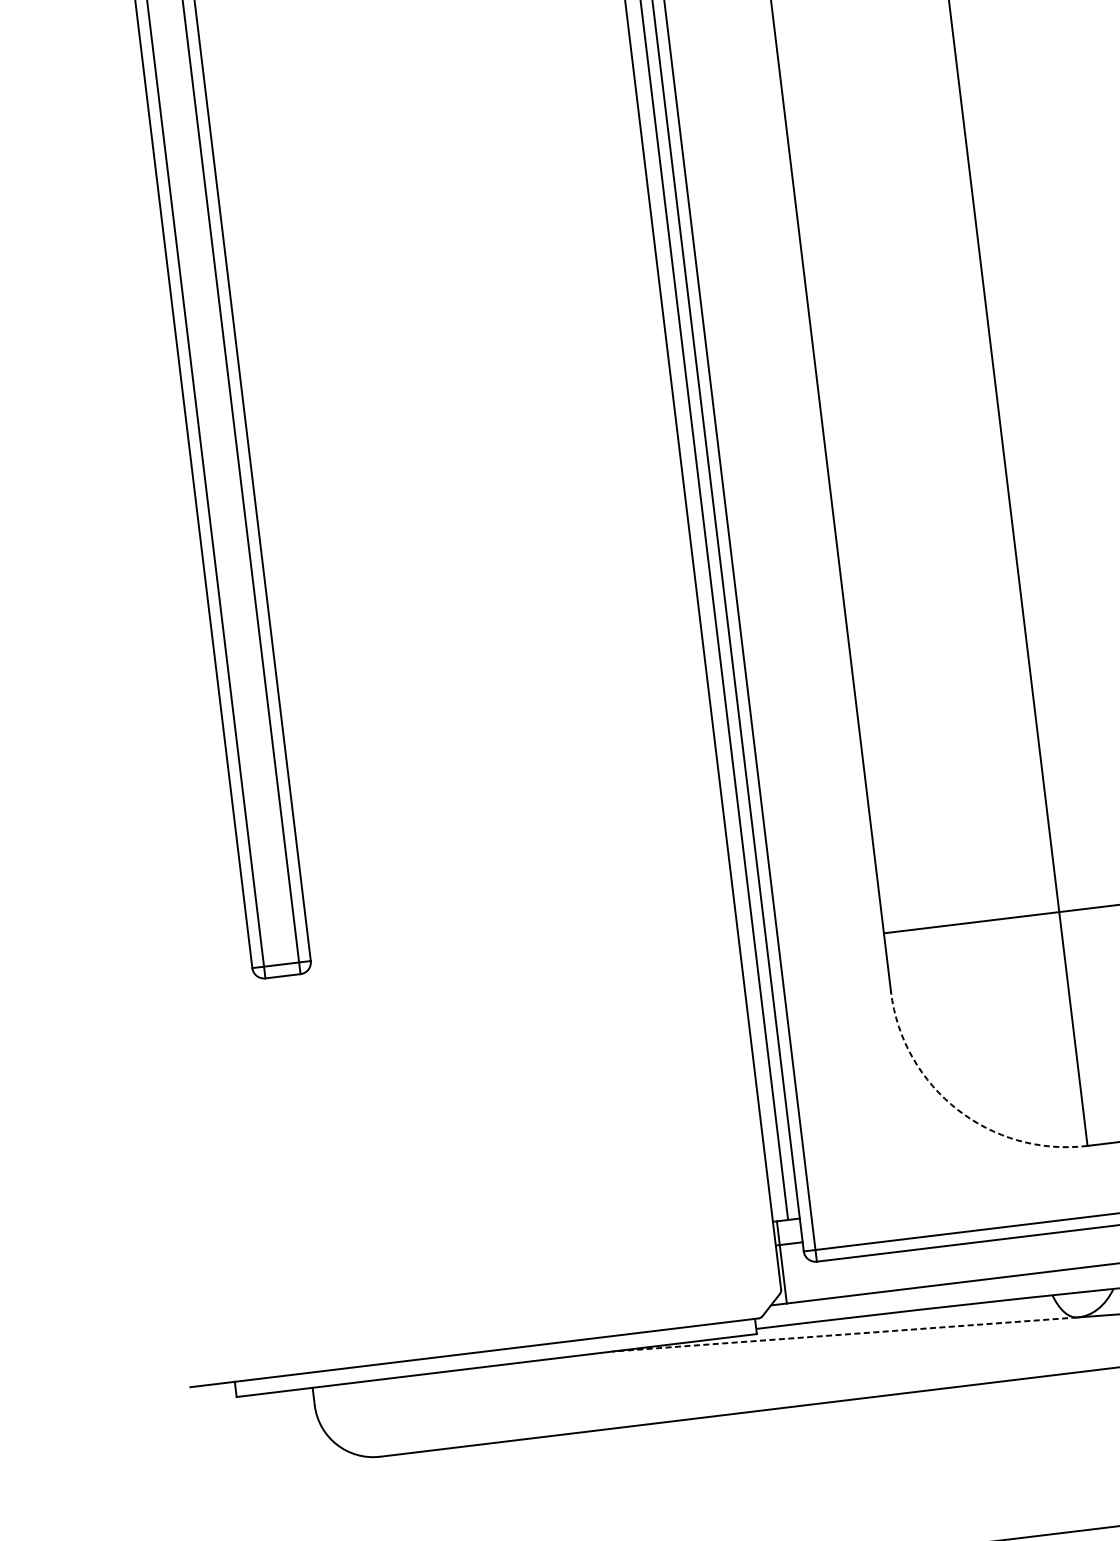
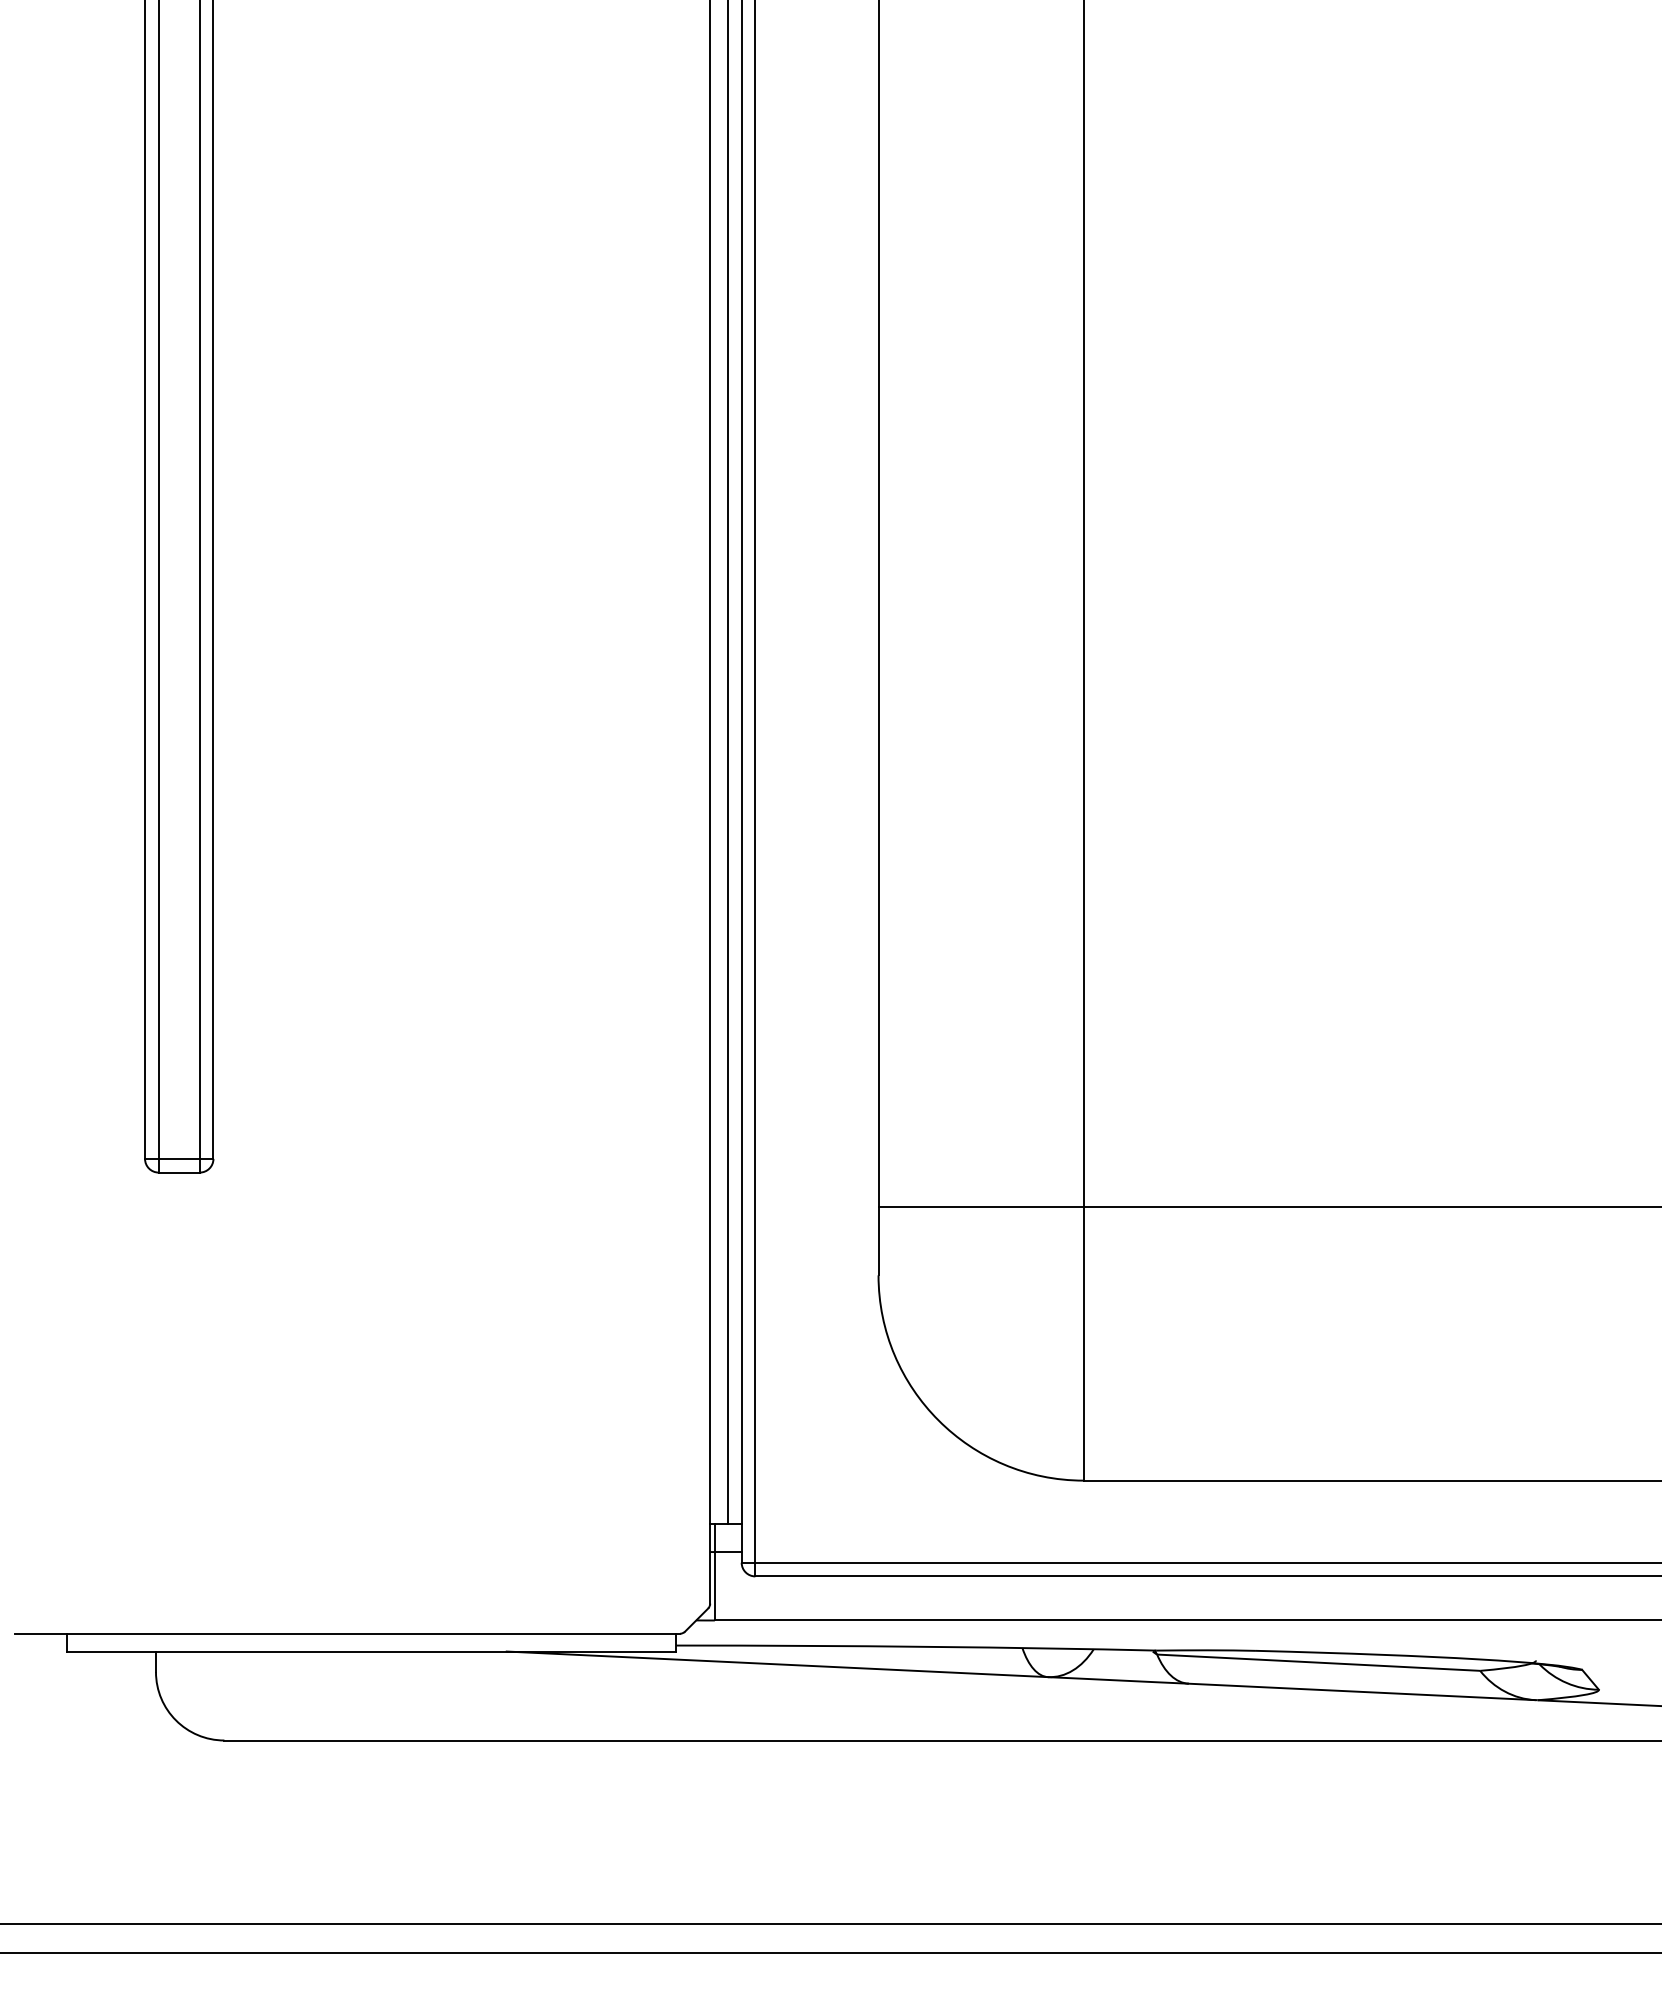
arc: (957, 1109) -> (938, 1420), dashed -> solid
line: (844, 1334) -> (776, 1664), dashed -> solid

